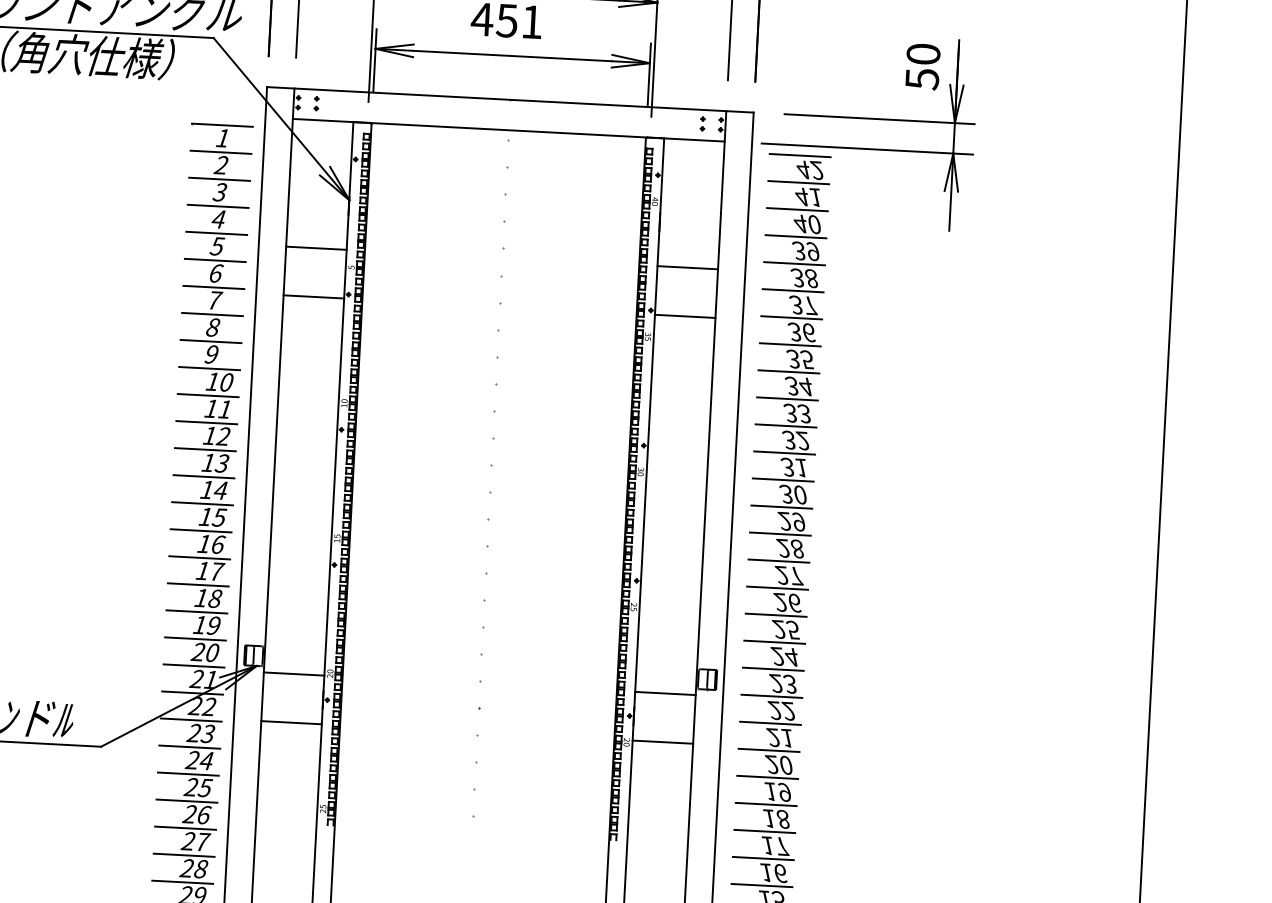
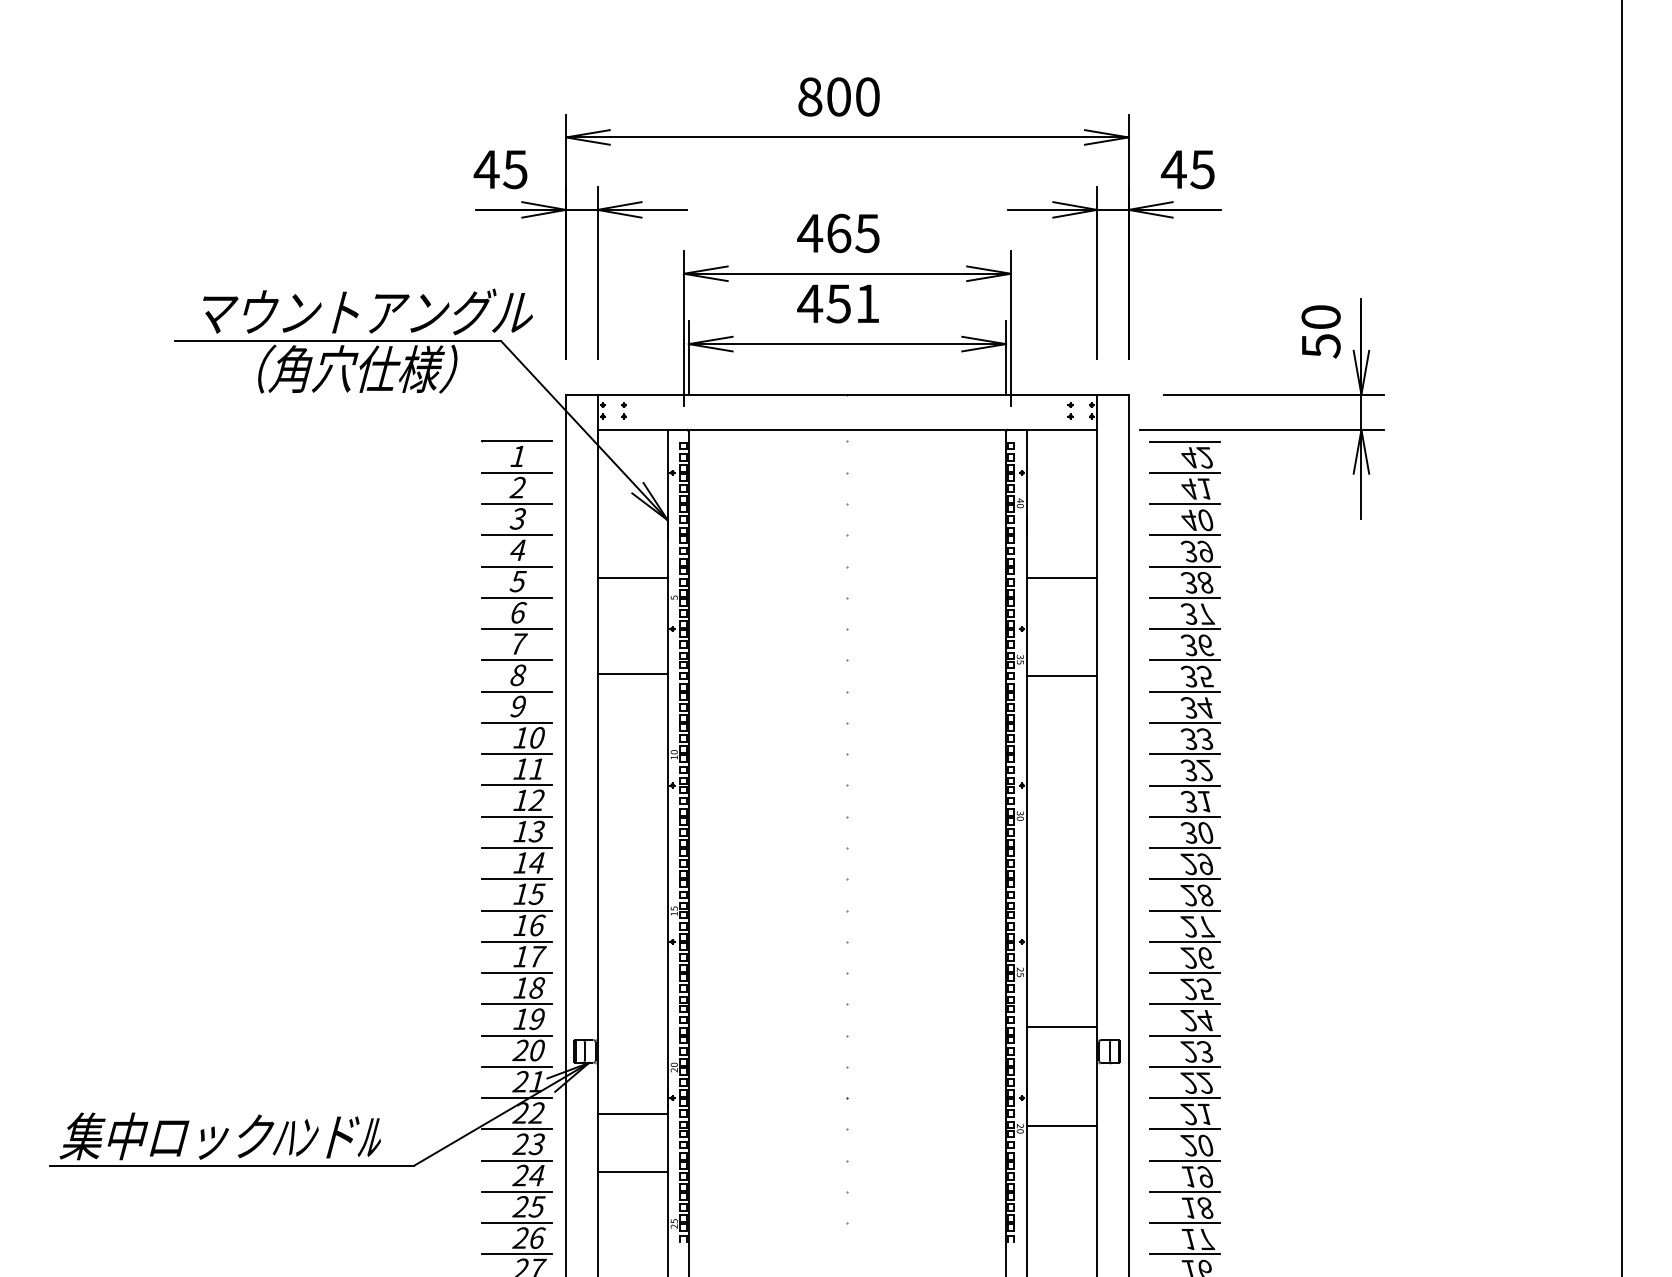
line: (313, 296) -> (632, 673), moved
line: (685, 316) -> (1062, 675), moved
line: (293, 674) -> (632, 1114), moved
line: (665, 693) -> (1062, 1027), moved
line: (291, 722) -> (632, 1172), moved

